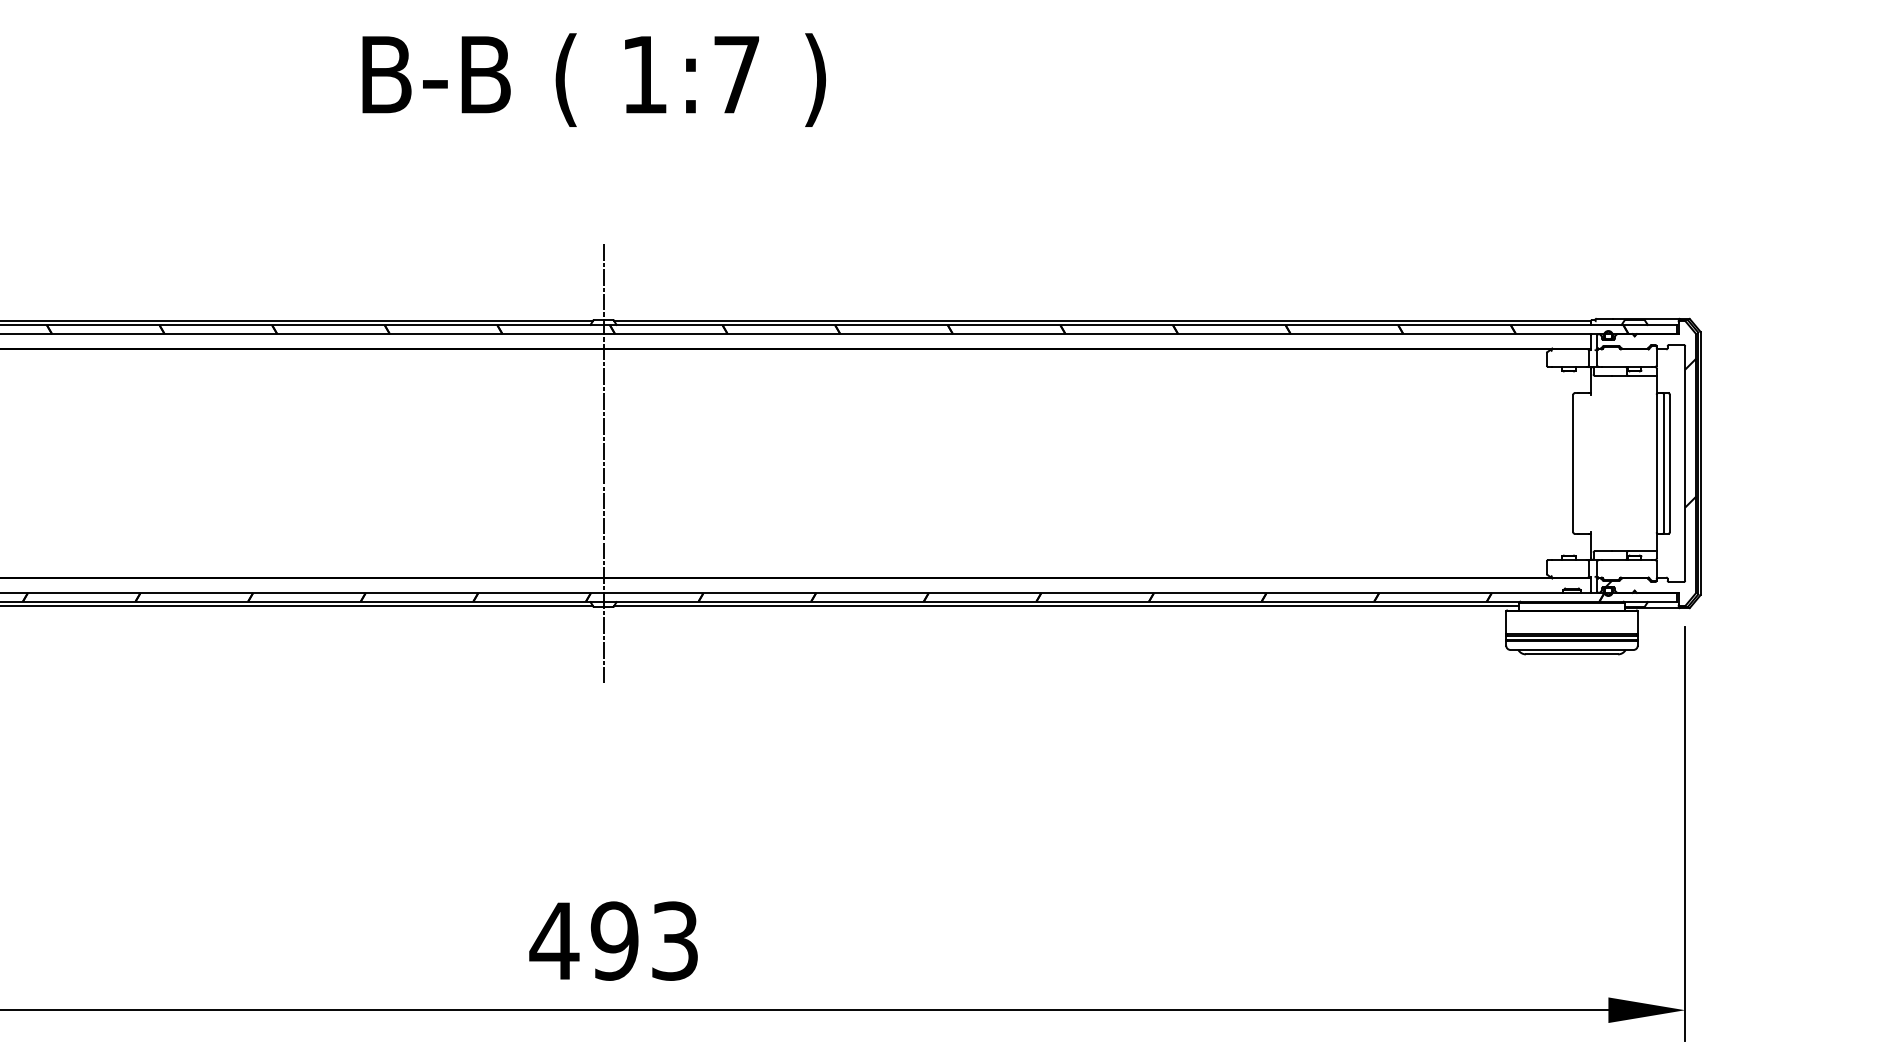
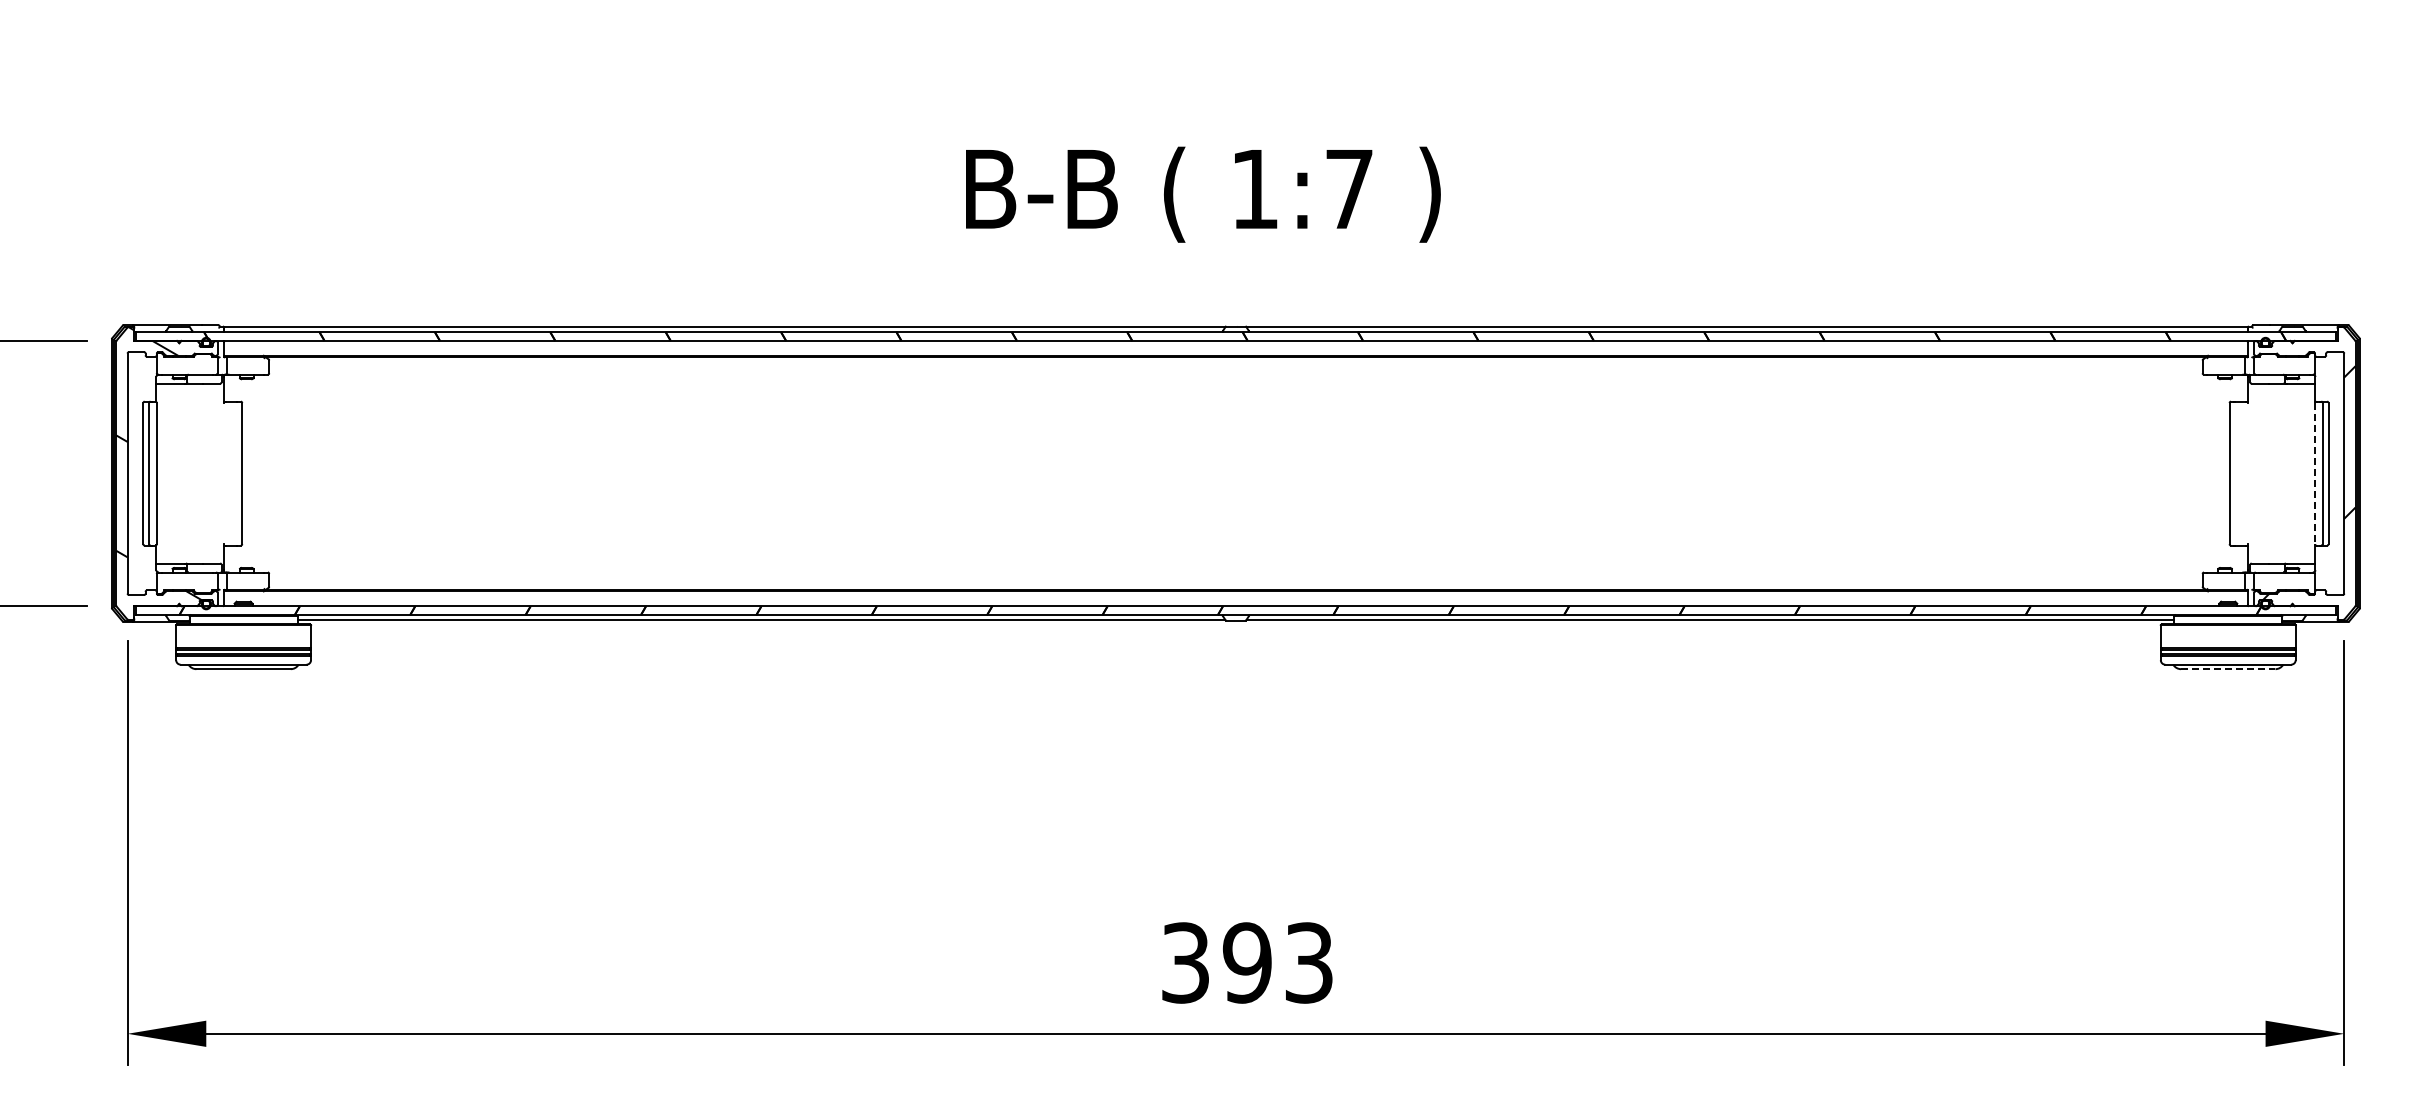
text: (594, 79) -> (1203, 194), moved
line: (603, 463) -> (1235, 473), removed
line: (1657, 463) -> (2315, 473), solid -> dashed
line: (1572, 654) -> (2228, 669), solid -> dashed
text: (554, 940) -> (1185, 962), 493 -> 393

